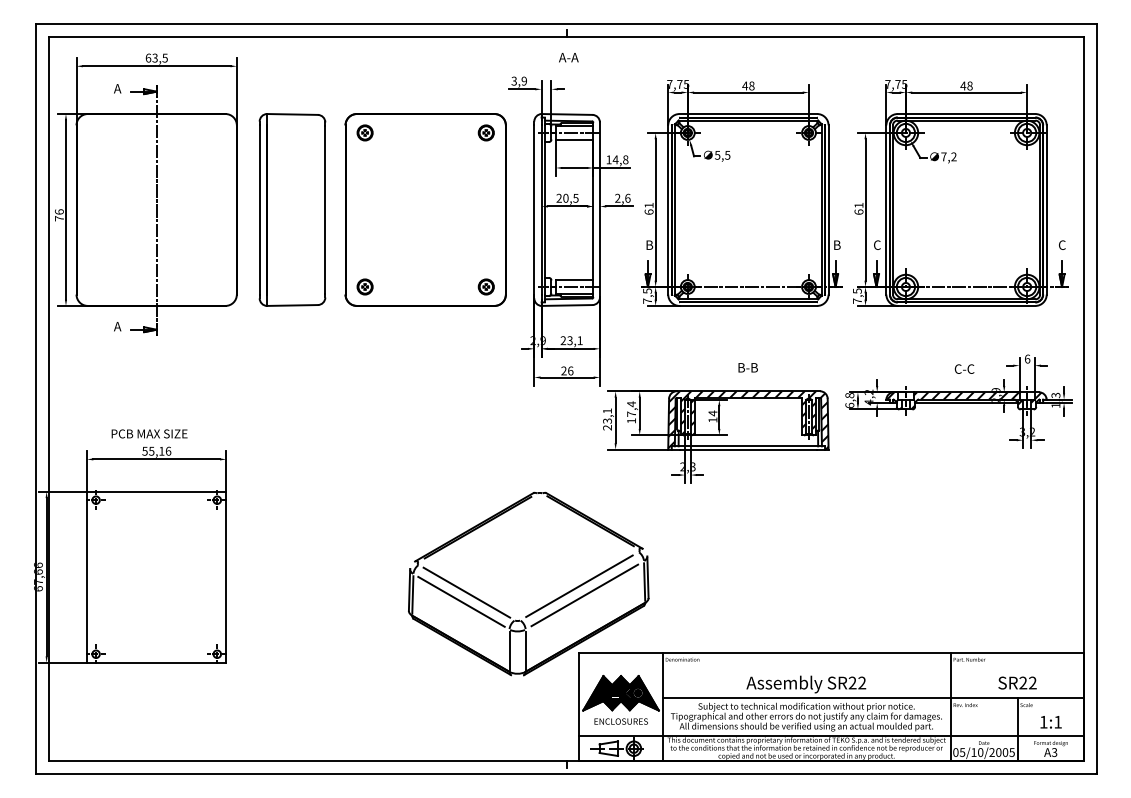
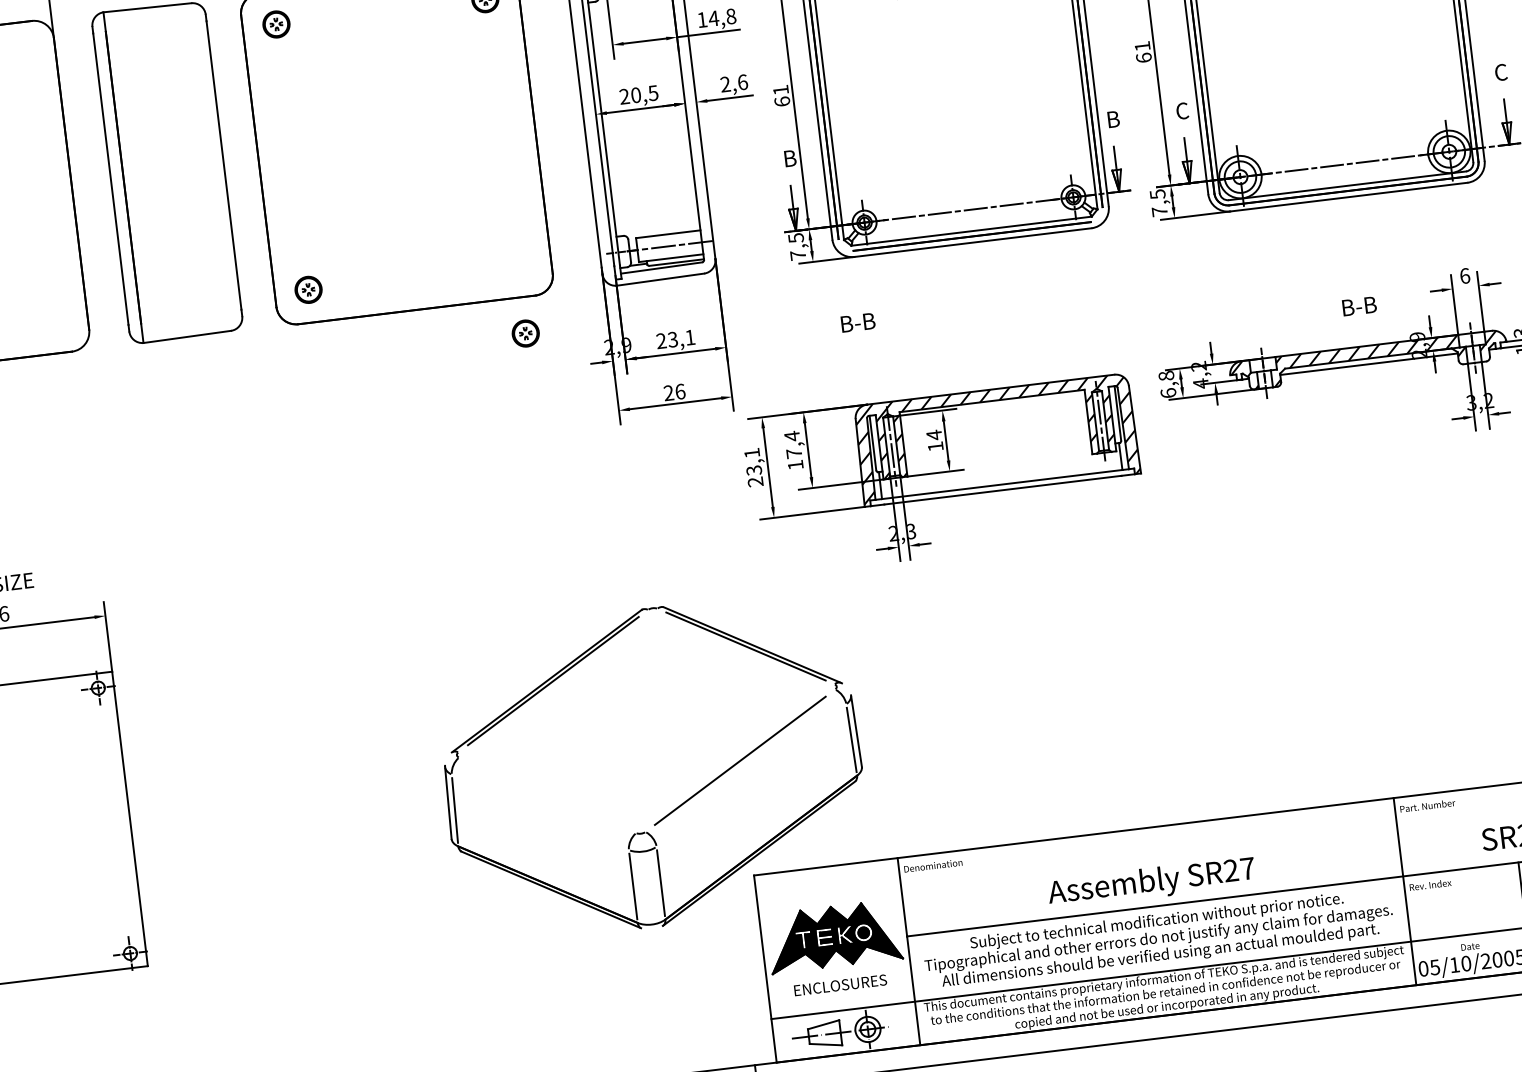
part: (485, 286) -> (524, 332), moved
text: (747, 367) -> (856, 322), moved
text: (964, 368) -> (1358, 305), C-C -> B-B
line: (466, 592) -> (546, 795), removed
line: (584, 595) -> (750, 775), removed
line: (461, 601) -> (540, 811), removed
text: (862, 682) -> (1248, 867), SR22 -> SR27

